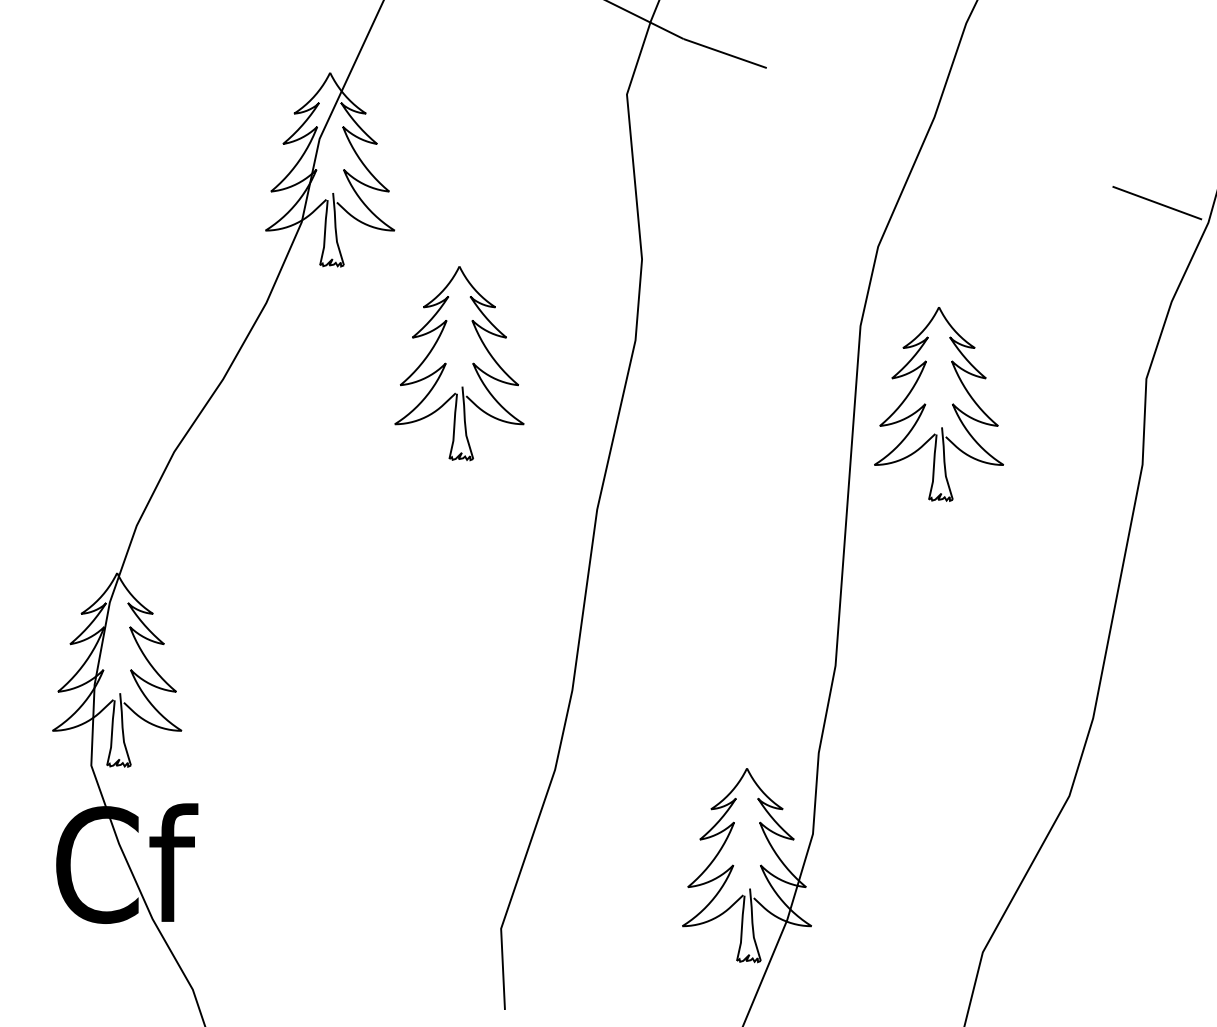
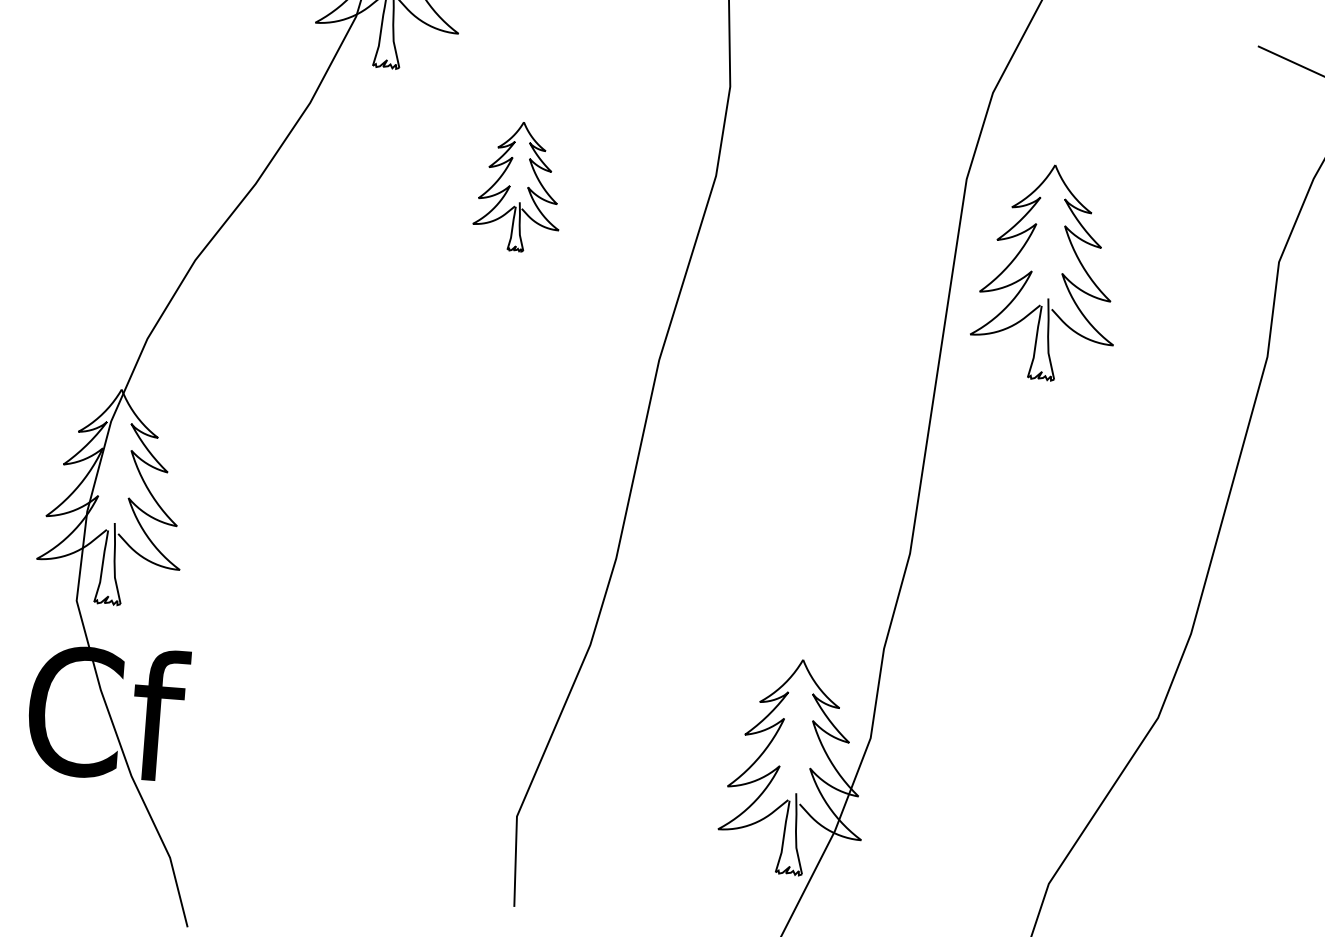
part: (459, 363) -> (519, 186), size x0.6

